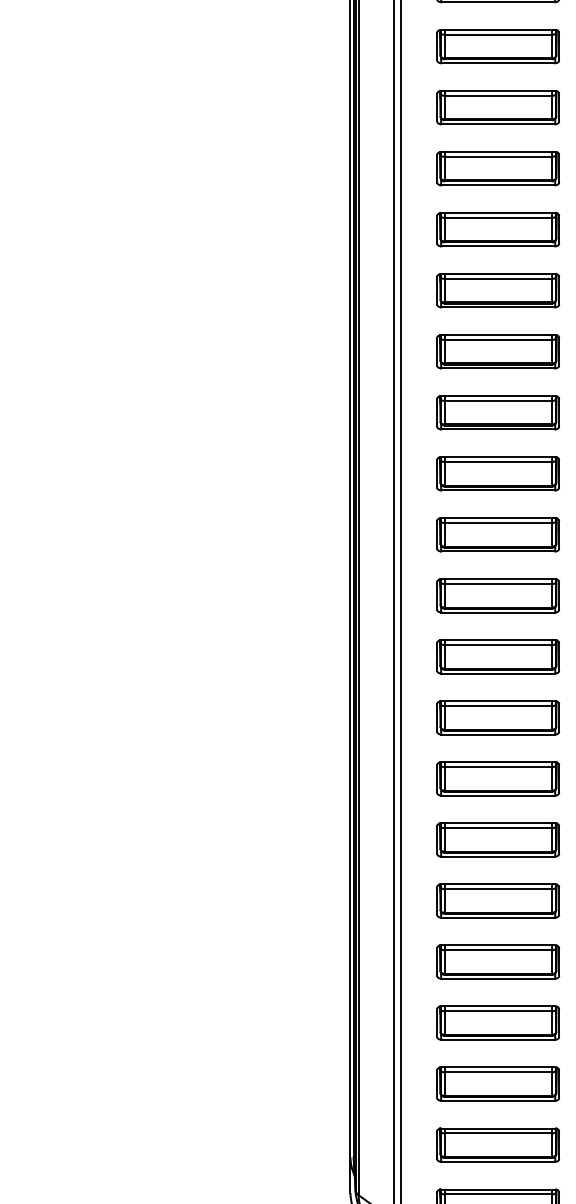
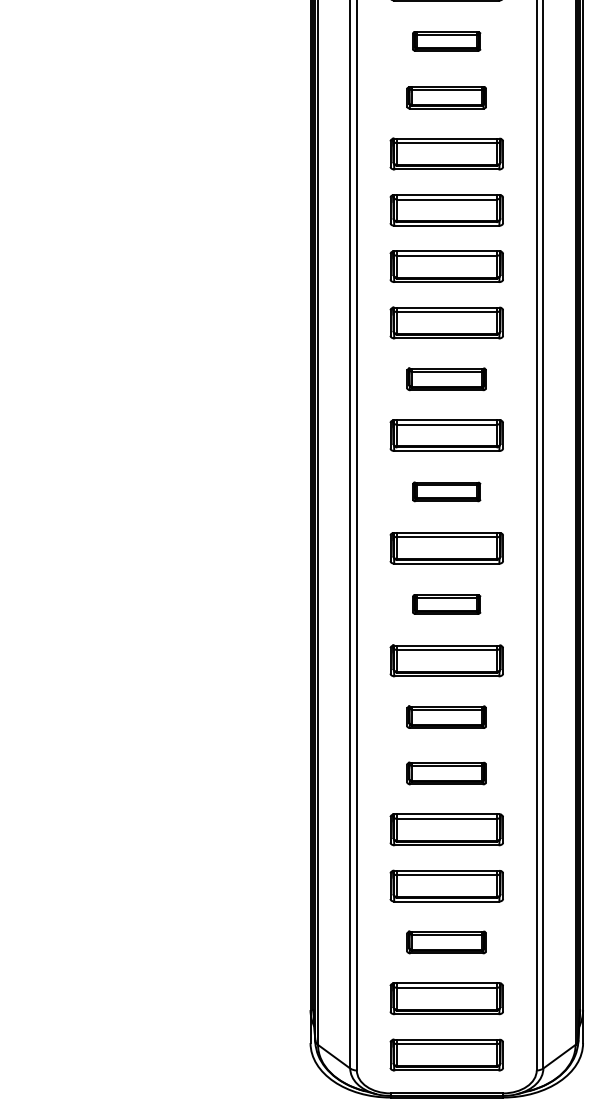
part: (497, 107) -> (446, 41), size x0.6
part: (497, 168) -> (446, 97), size x0.7
part: (497, 473) -> (446, 379), size x0.7
part: (497, 595) -> (446, 491), size x0.6
part: (497, 717) -> (446, 604), size x0.6
part: (497, 840) -> (446, 717), size x0.7
part: (497, 900) -> (446, 773), size x0.7
part: (497, 1084) -> (446, 942), size x0.7

